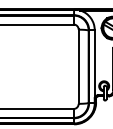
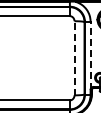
line: (94, 63) -> (90, 55), solid -> dashed
line: (78, 66) -> (74, 58), solid -> dashed

